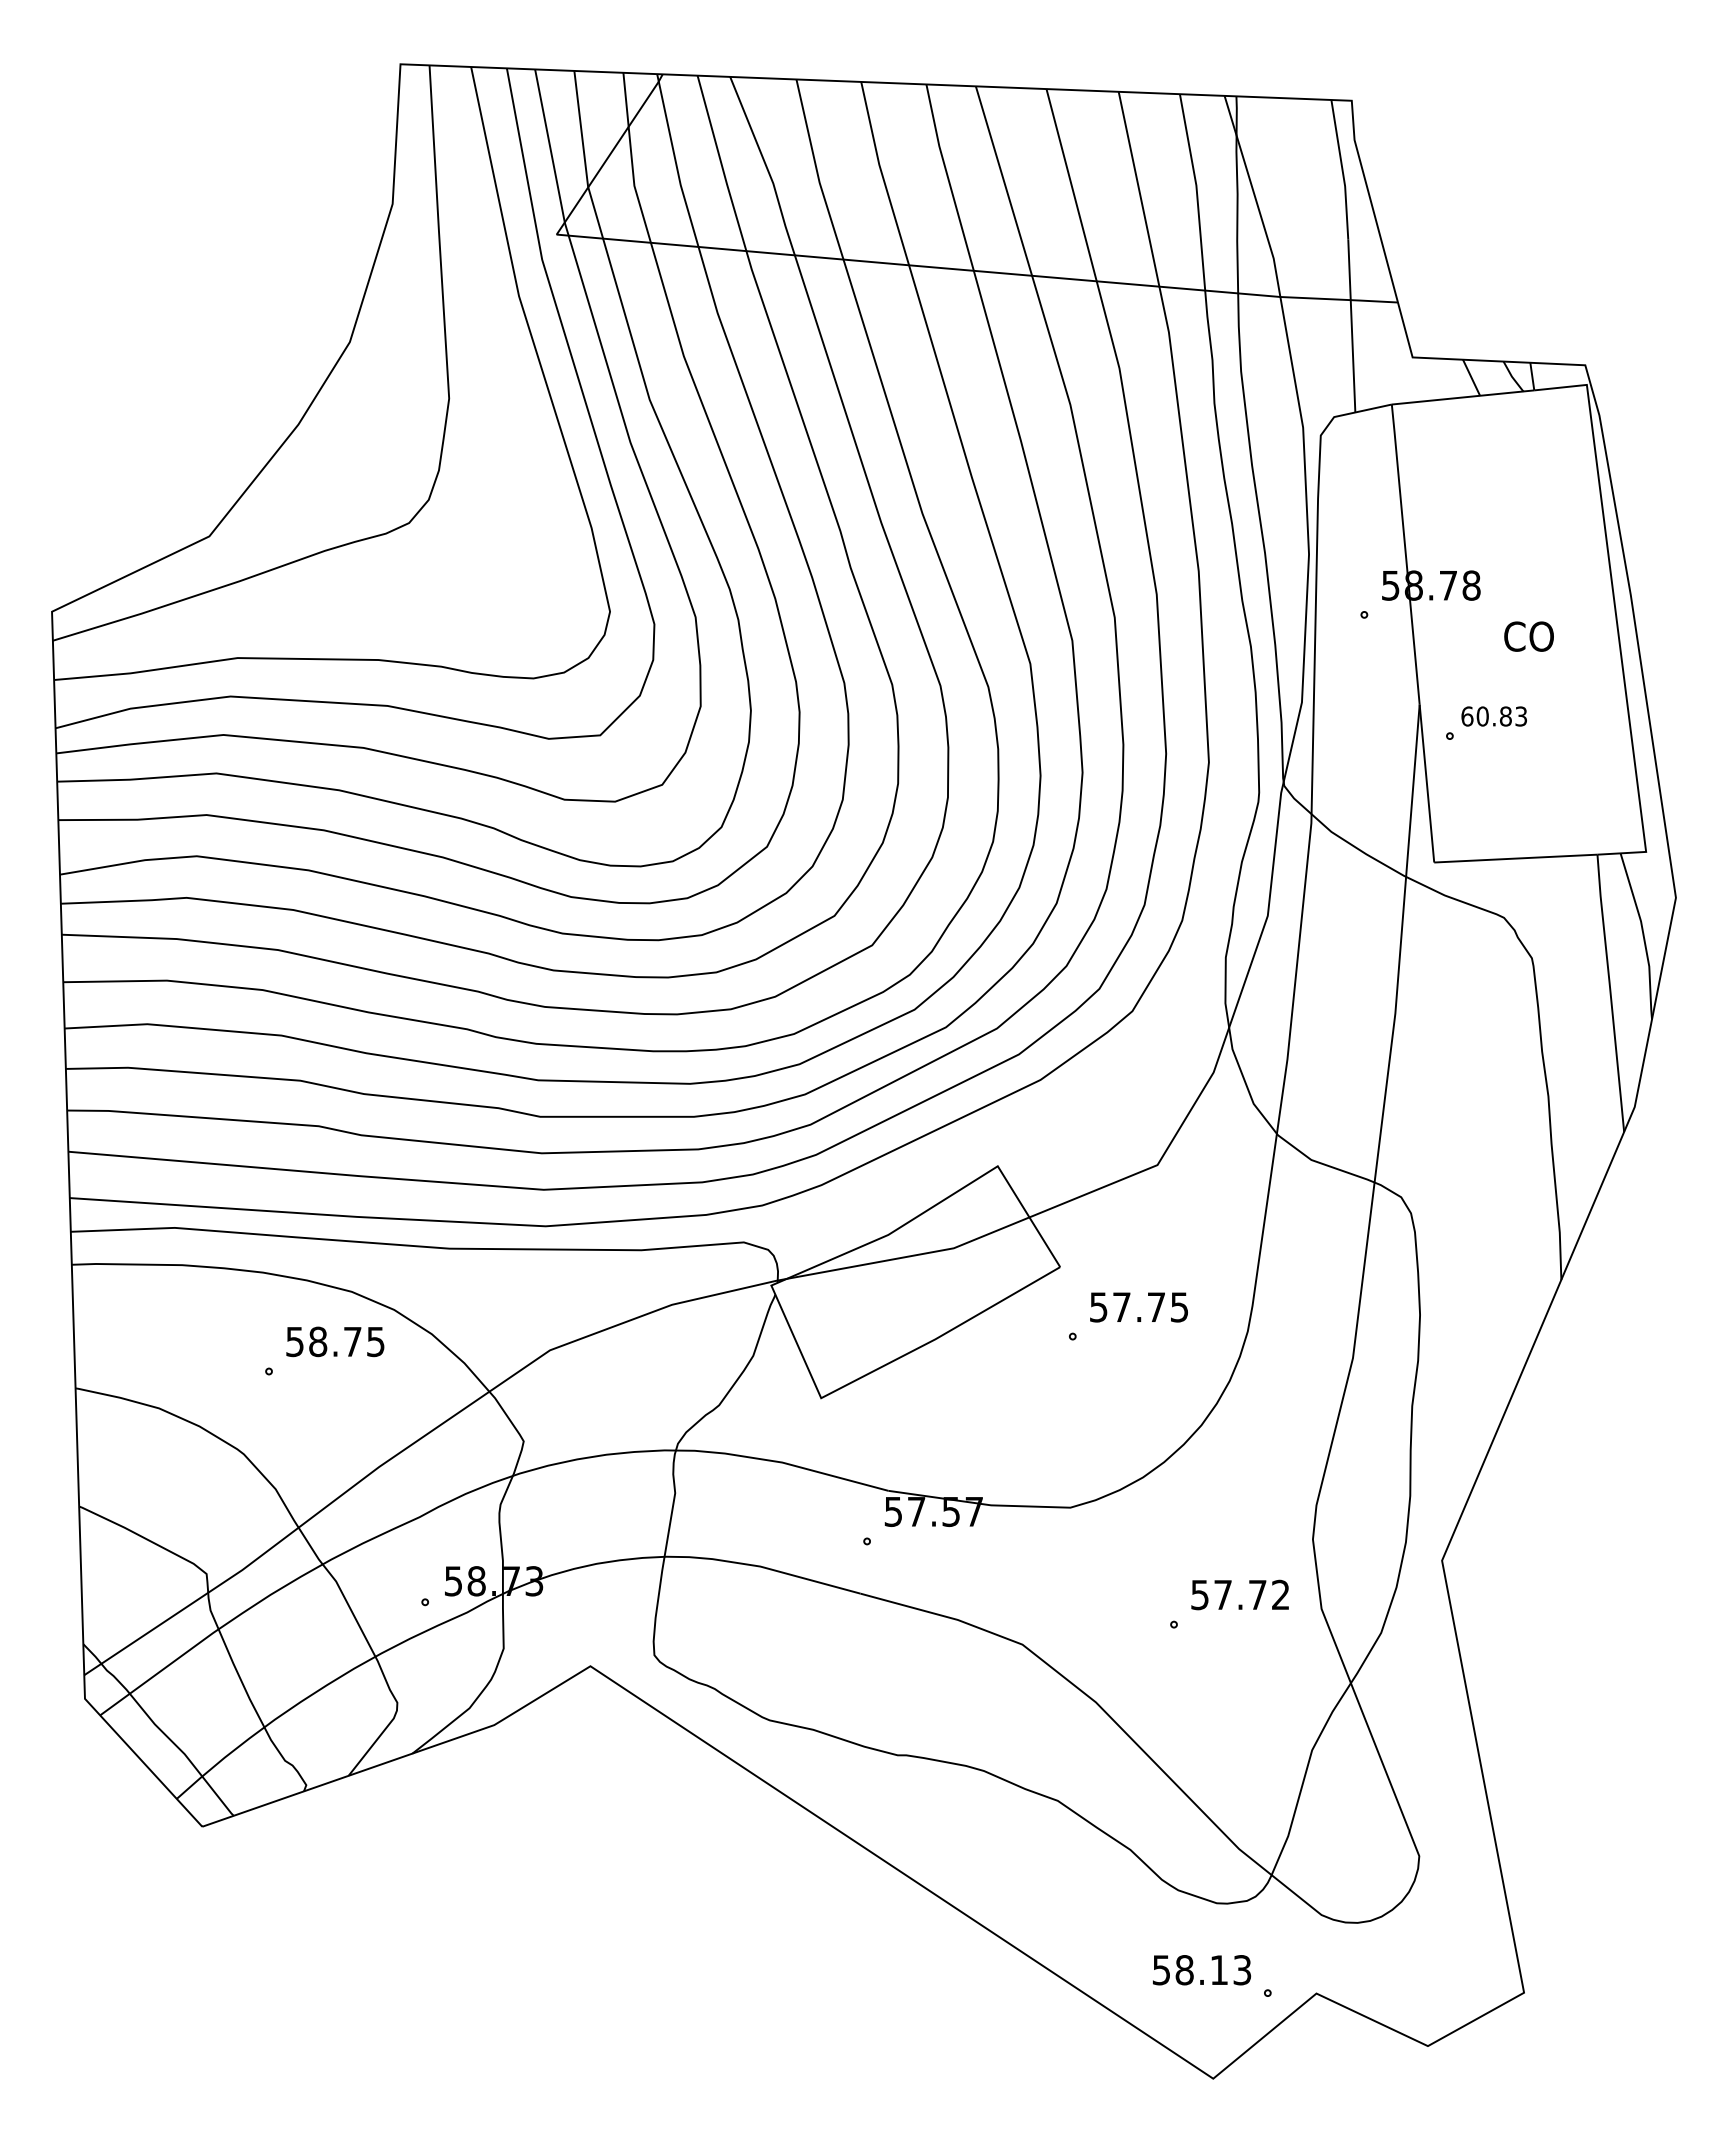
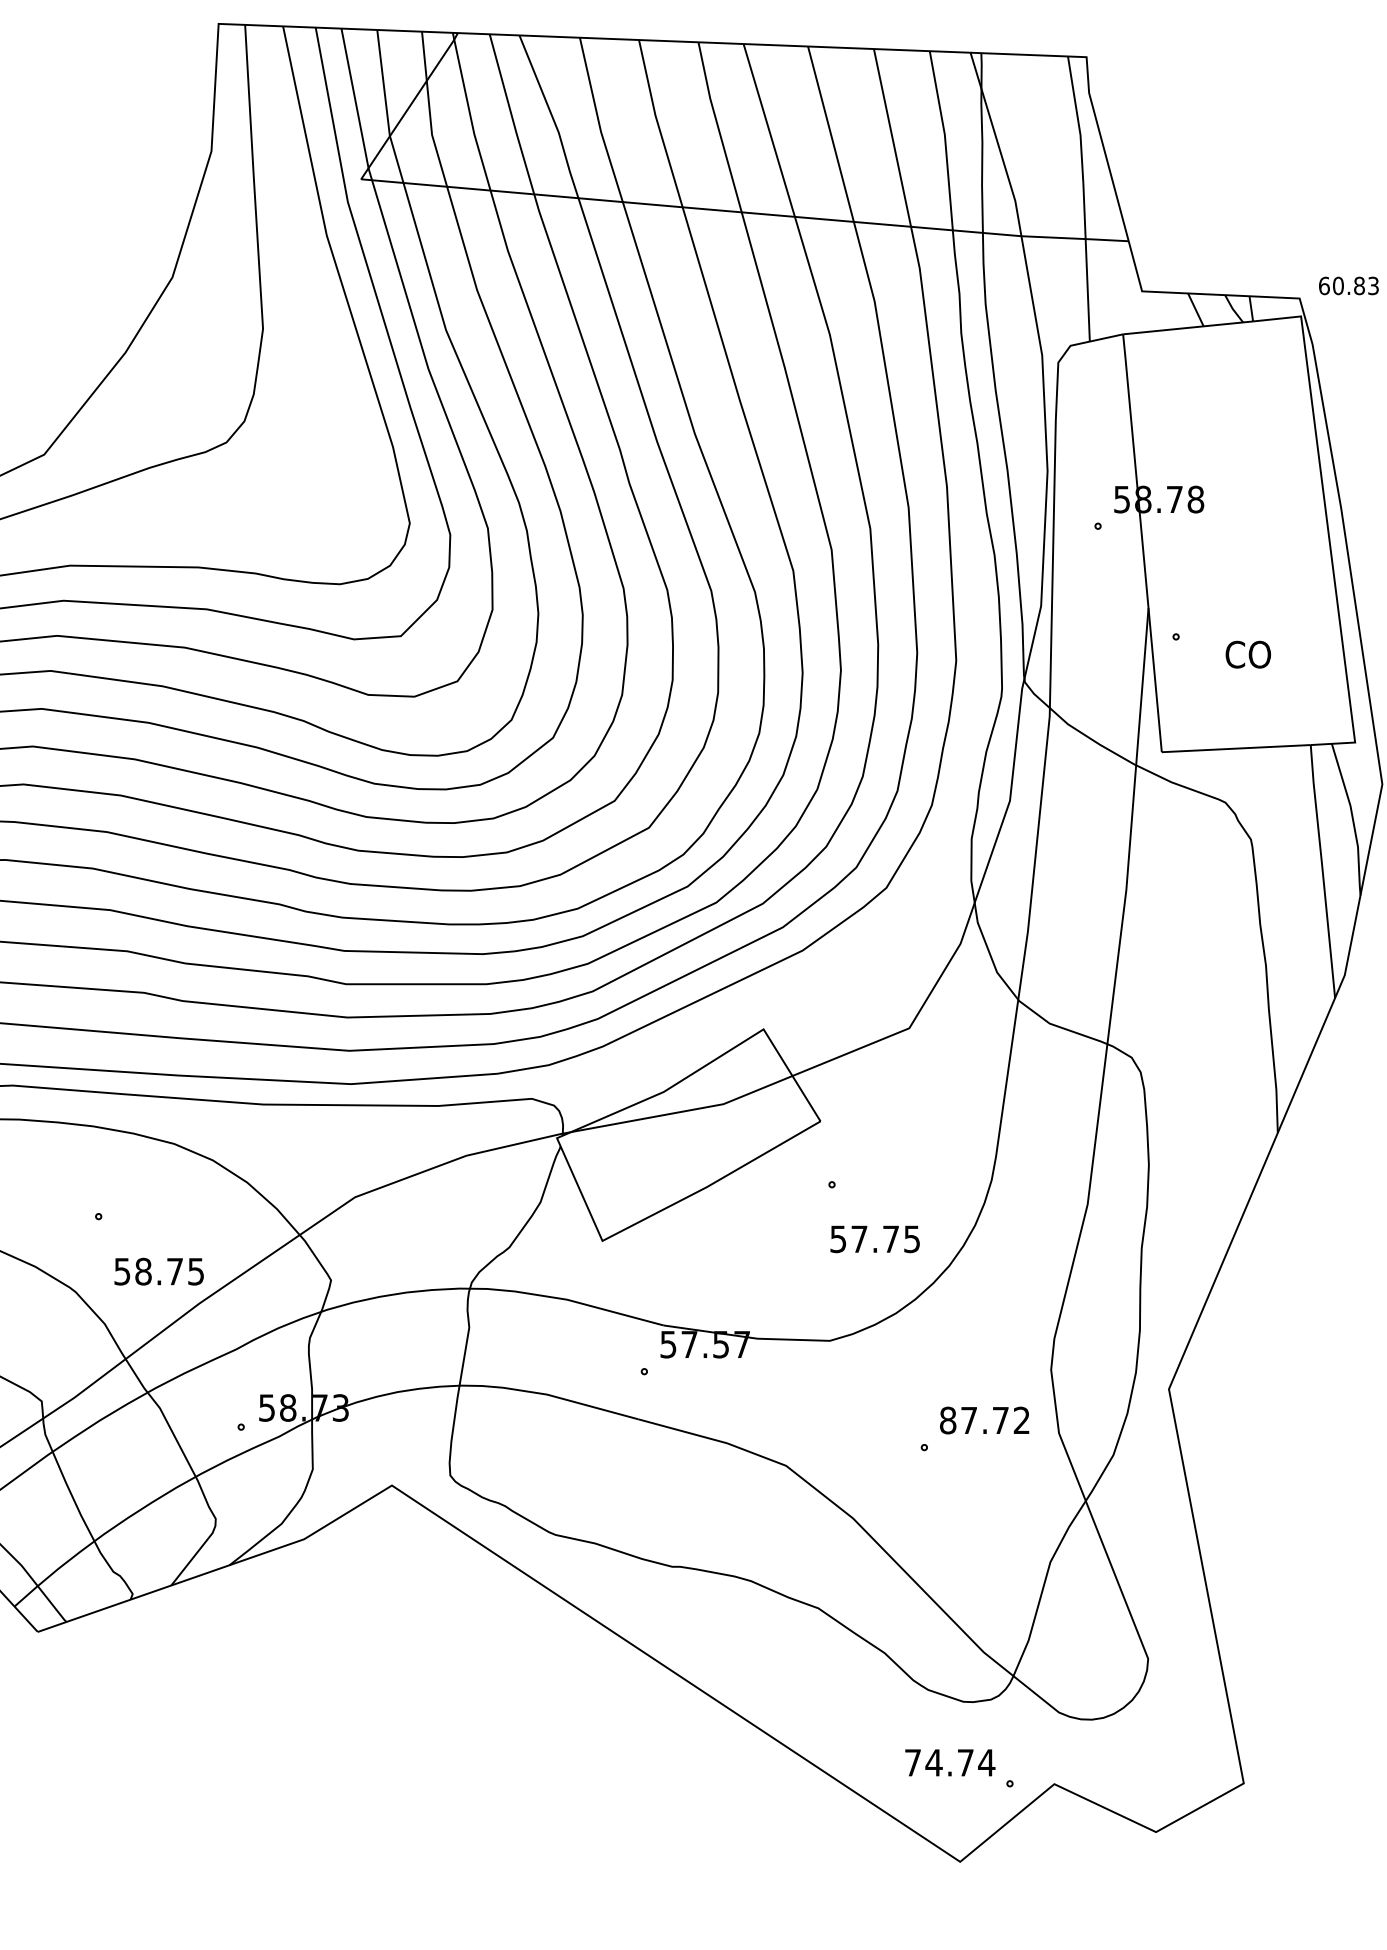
text: (1528, 636) -> (1247, 654), moved
text: (1493, 716) -> (1348, 285), moved
text: (1138, 1307) -> (874, 1239), moved
text: (335, 1341) -> (159, 1271), moved
text: (1200, 1594) -> (948, 1420), 57.72 -> 87.72
text: (1201, 1970) -> (949, 1763), 58.13 -> 74.74

